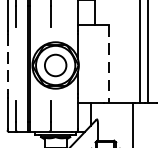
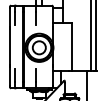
line: (108, 63) -> (71, 46), dashed -> solid
line: (8, 64) -> (10, 47), dashed -> solid

